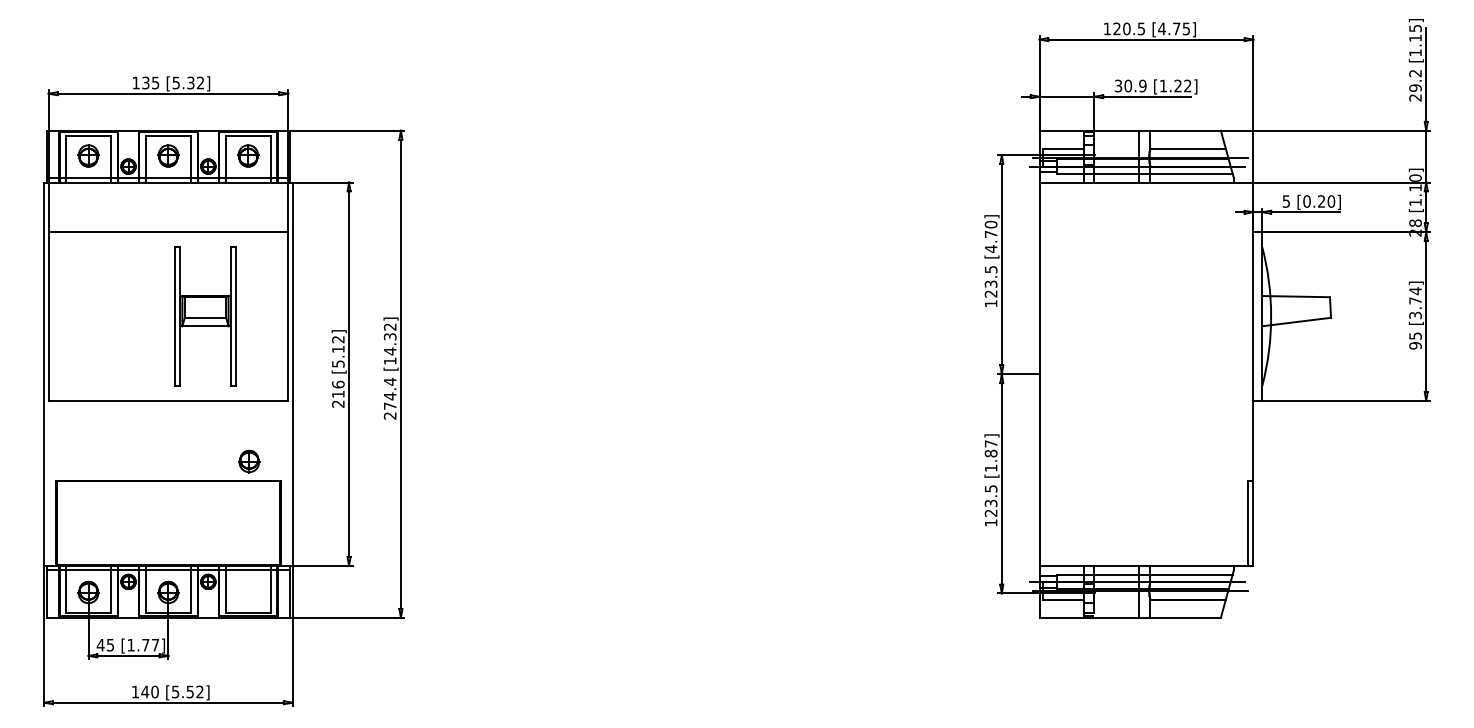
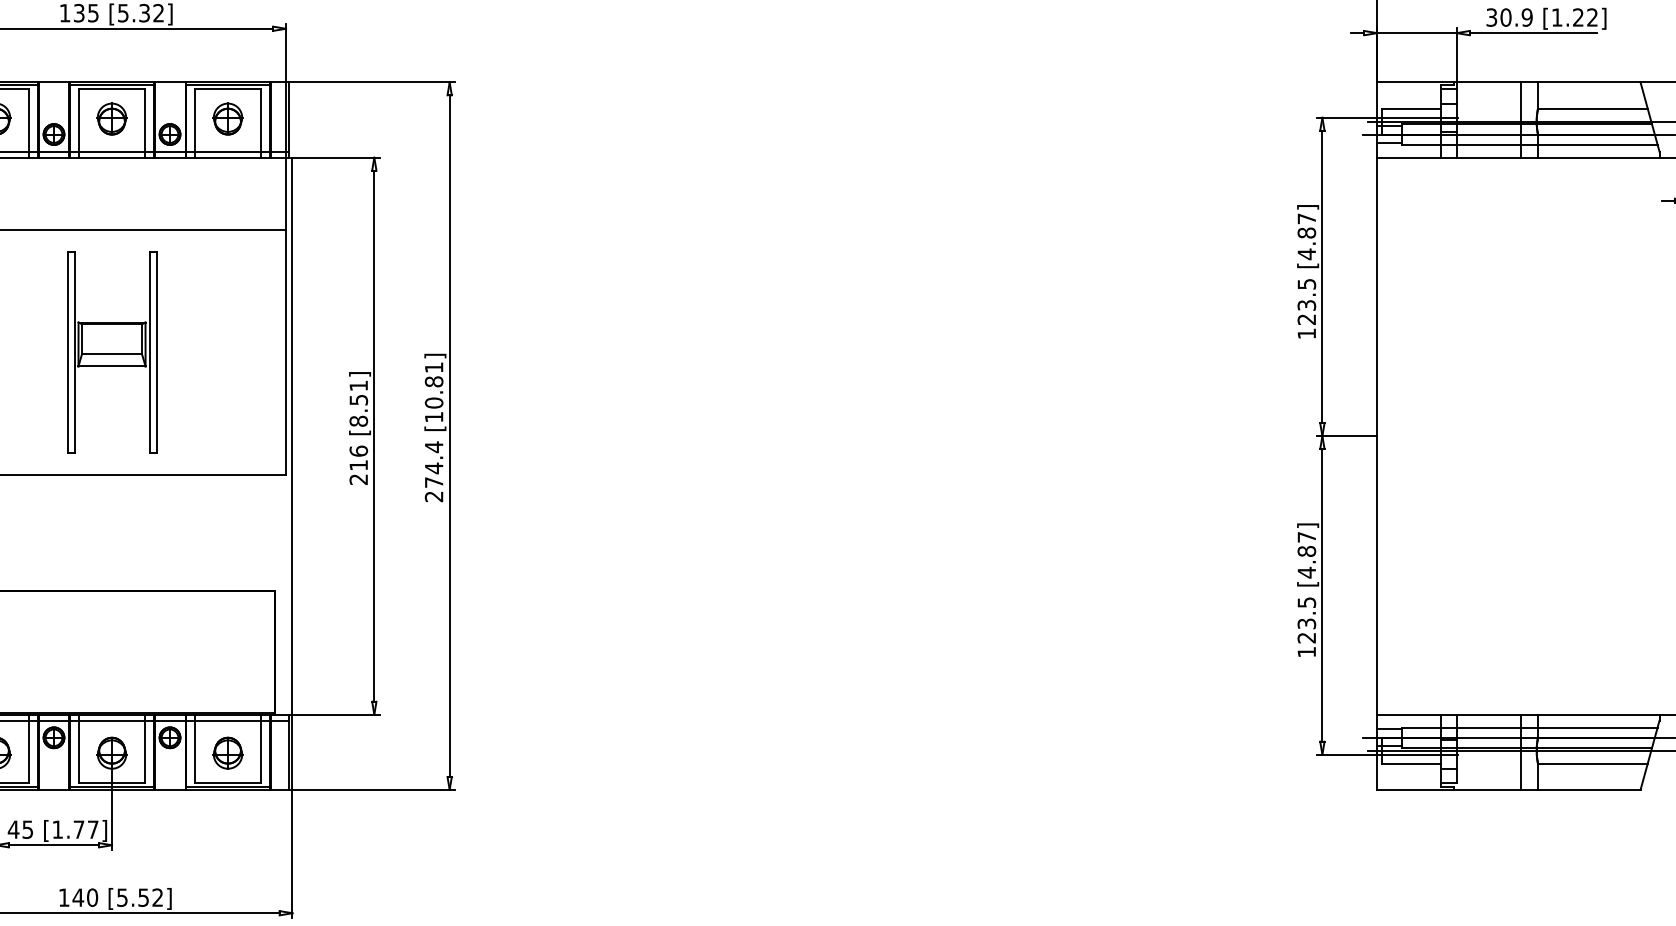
text: (990, 229) -> (1305, 225), [4.70] -> [4.87]
part: (205, 316) -> (112, 352), moved
text: (389, 339) -> (433, 385), [14.32] -> [10.81]
text: (338, 351) -> (358, 403), [5.12] -> [8.51]
part: (249, 461) -> (228, 753), moved
text: (991, 468) -> (1307, 573), [1.87] -> [4.87]

